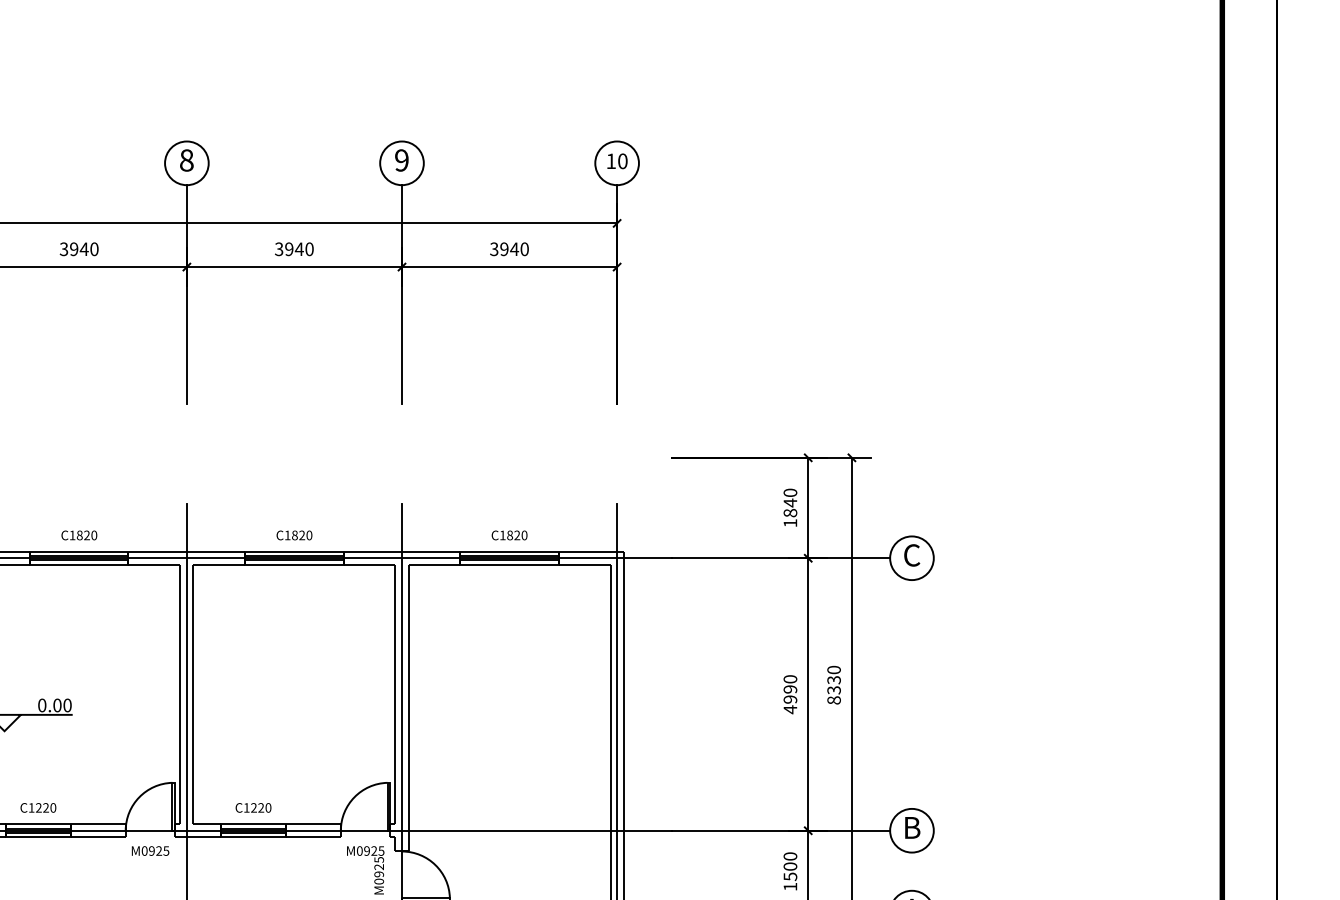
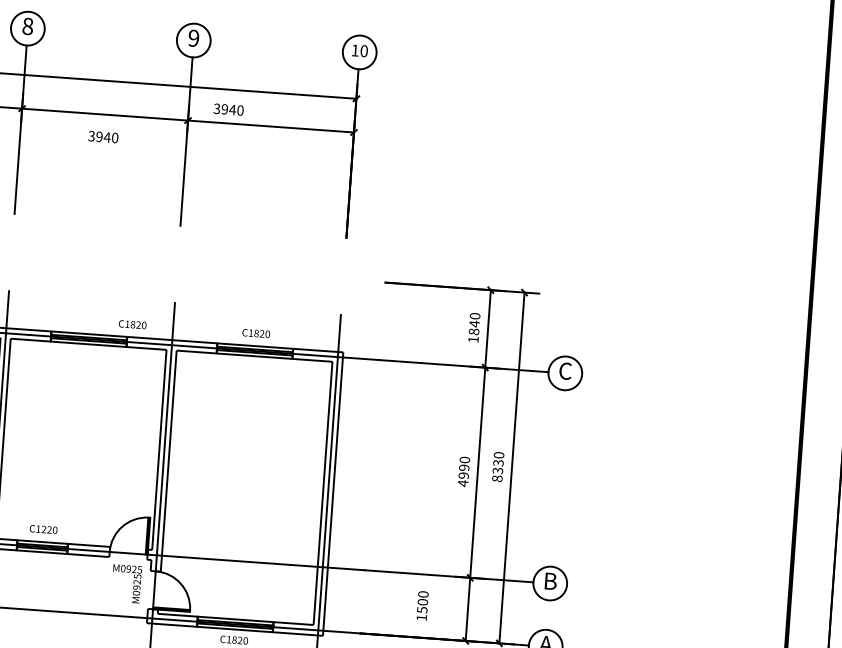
text: (294, 249) -> (103, 137), moved
text: (509, 249) -> (228, 109), moved
text: (294, 535) -> (132, 324), moved
text: (790, 871) -> (422, 606), moved

